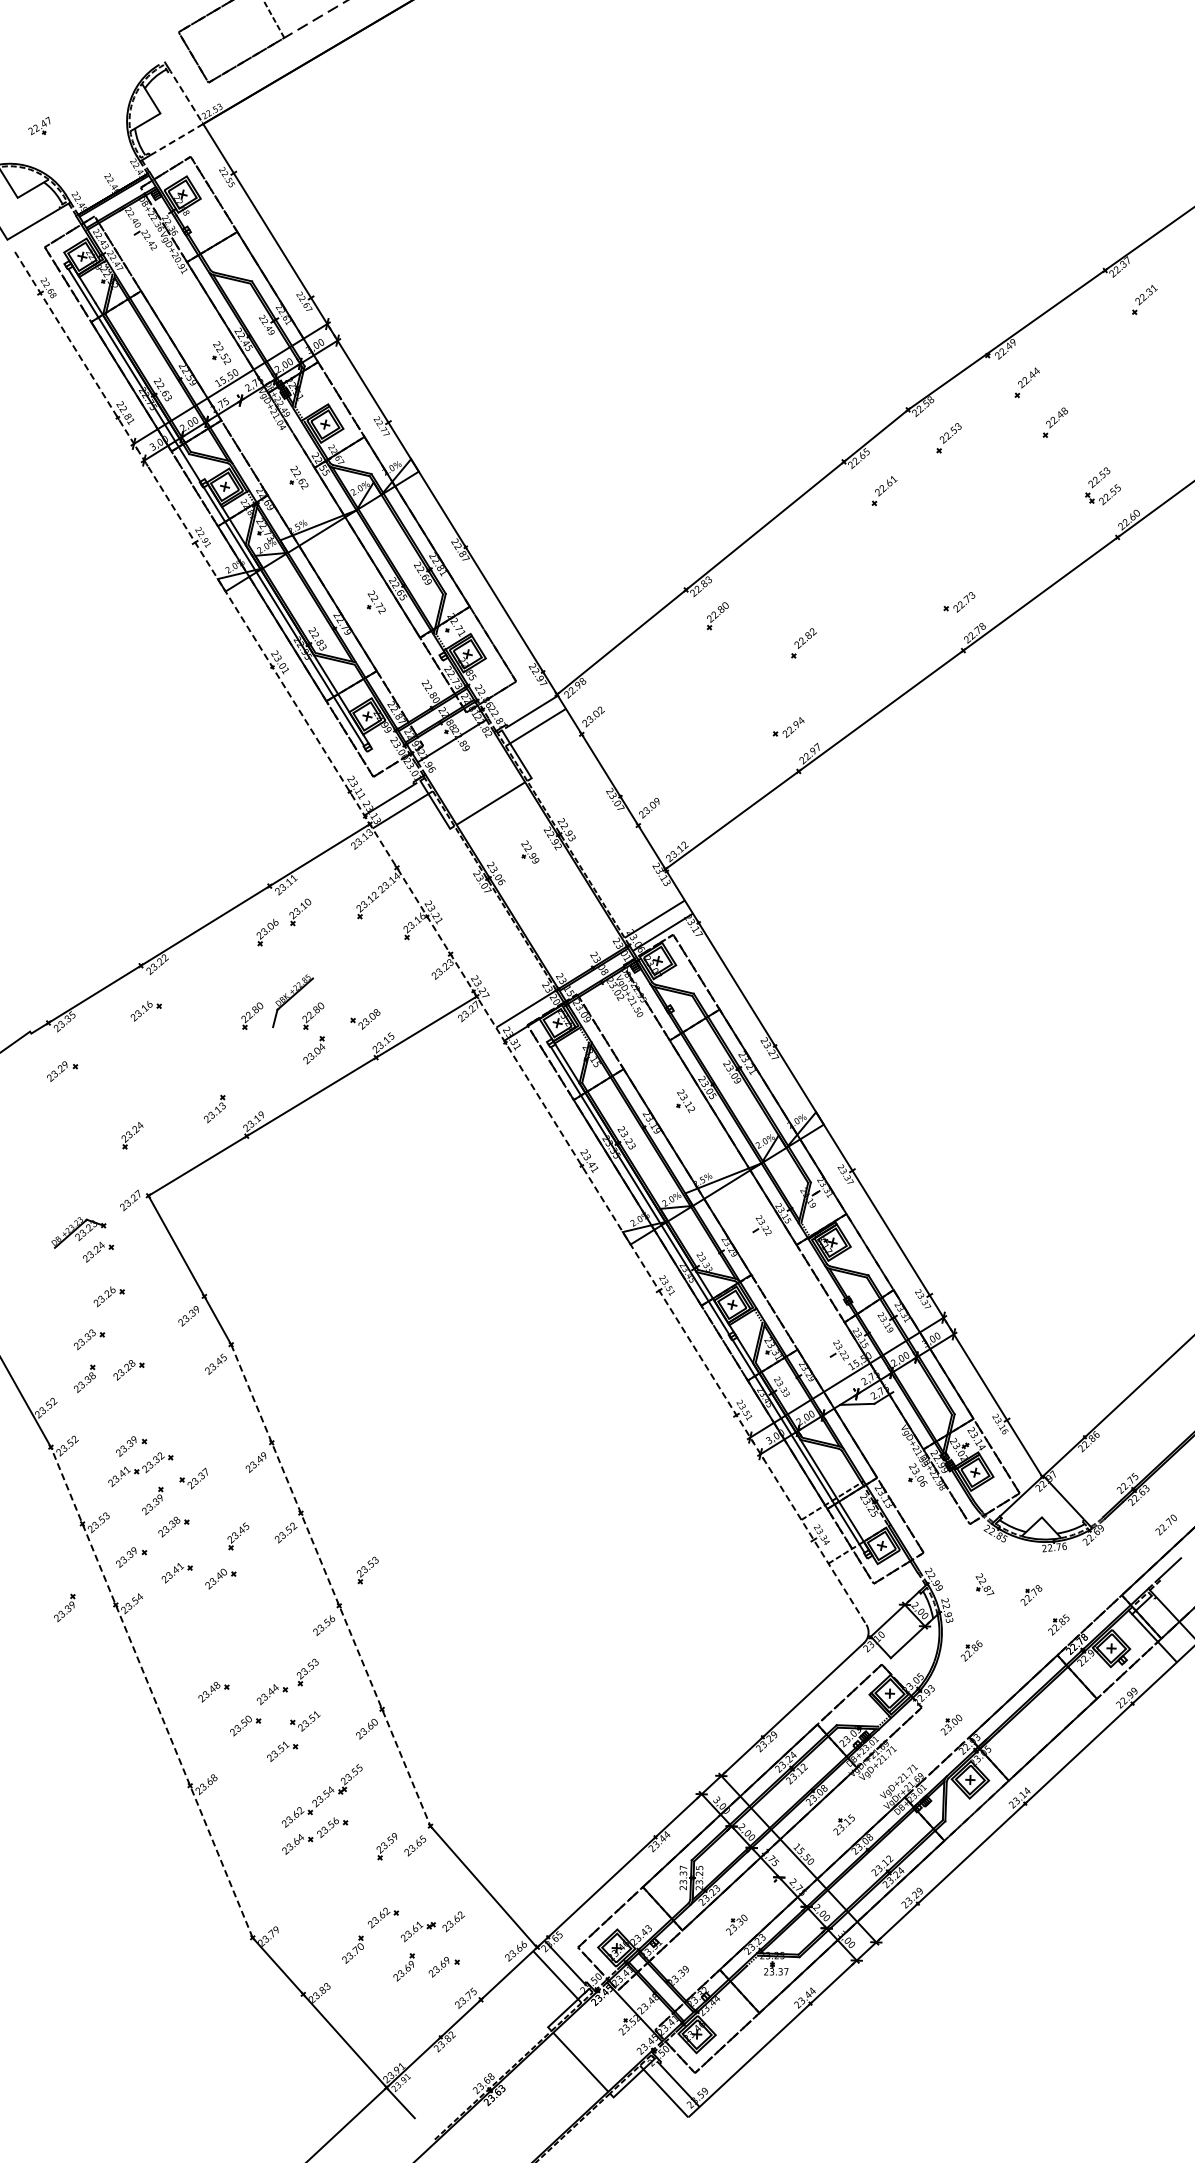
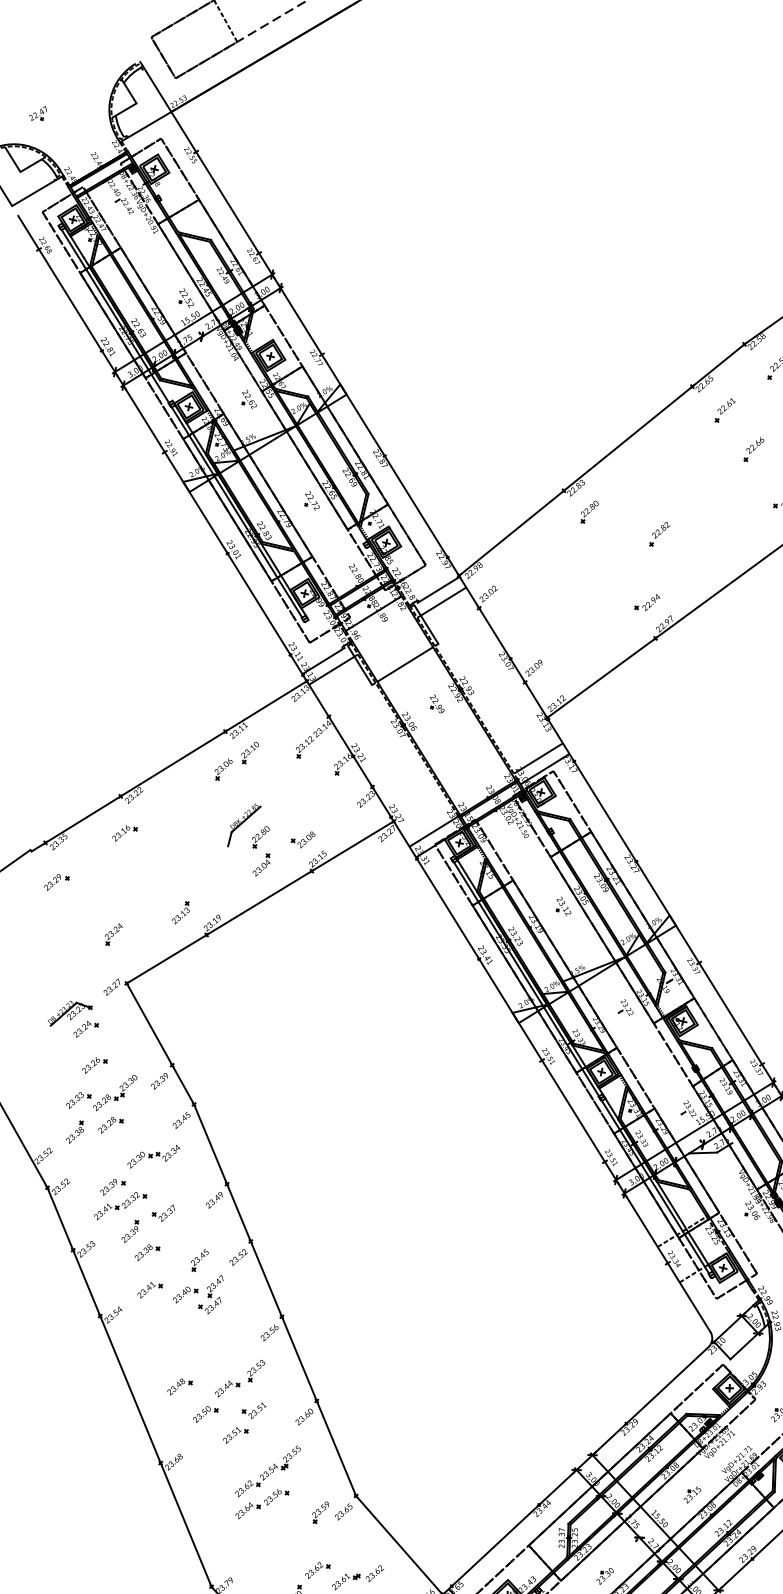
line: (203, 124) -> (171, 112), dashed -> solid
part: (919, 539) -> (753, 449), added
line: (440, 938) -> (364, 774), dashed -> solid
part: (252, 1016) -> (211, 837), removed
part: (134, 1330) -> (115, 1092), added
part: (181, 1408) -> (153, 1156), added
part: (131, 1557) -> (112, 1277), removed
part: (367, 1570) -> (304, 1288), removed
part: (251, 1578) -> (210, 1294), added
line: (330, 1585) -> (274, 1300), dashed -> solid
part: (64, 1607) -> (58, 1318), removed
line: (151, 1692) -> (129, 1387), dashed -> solid

